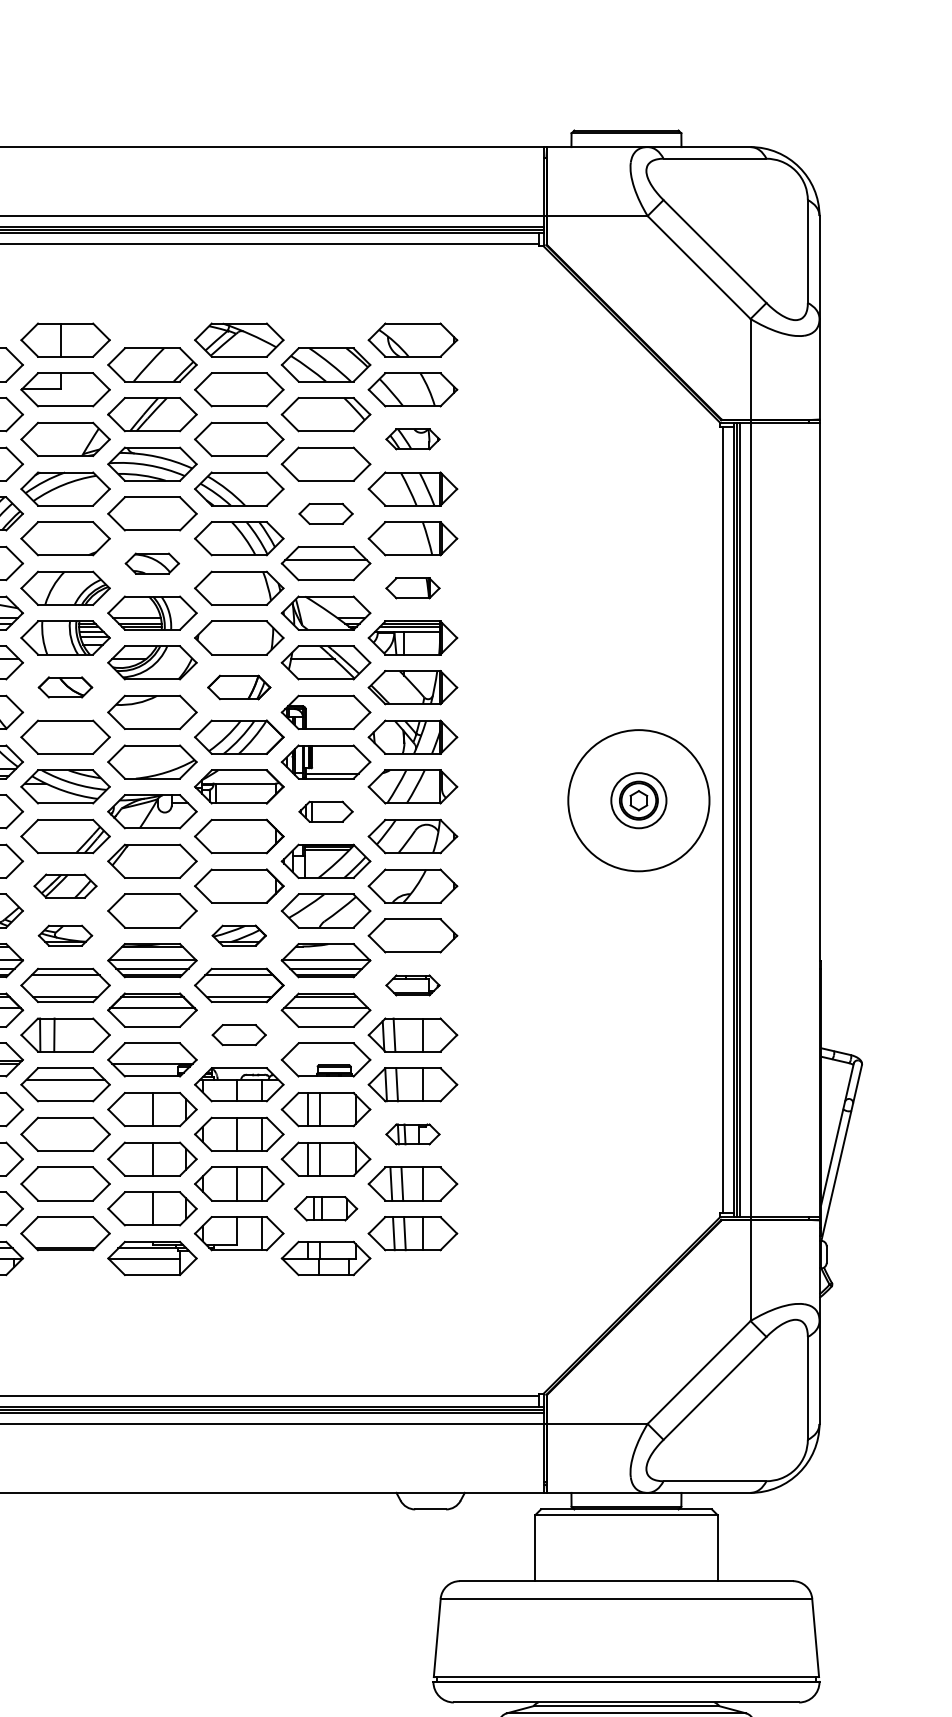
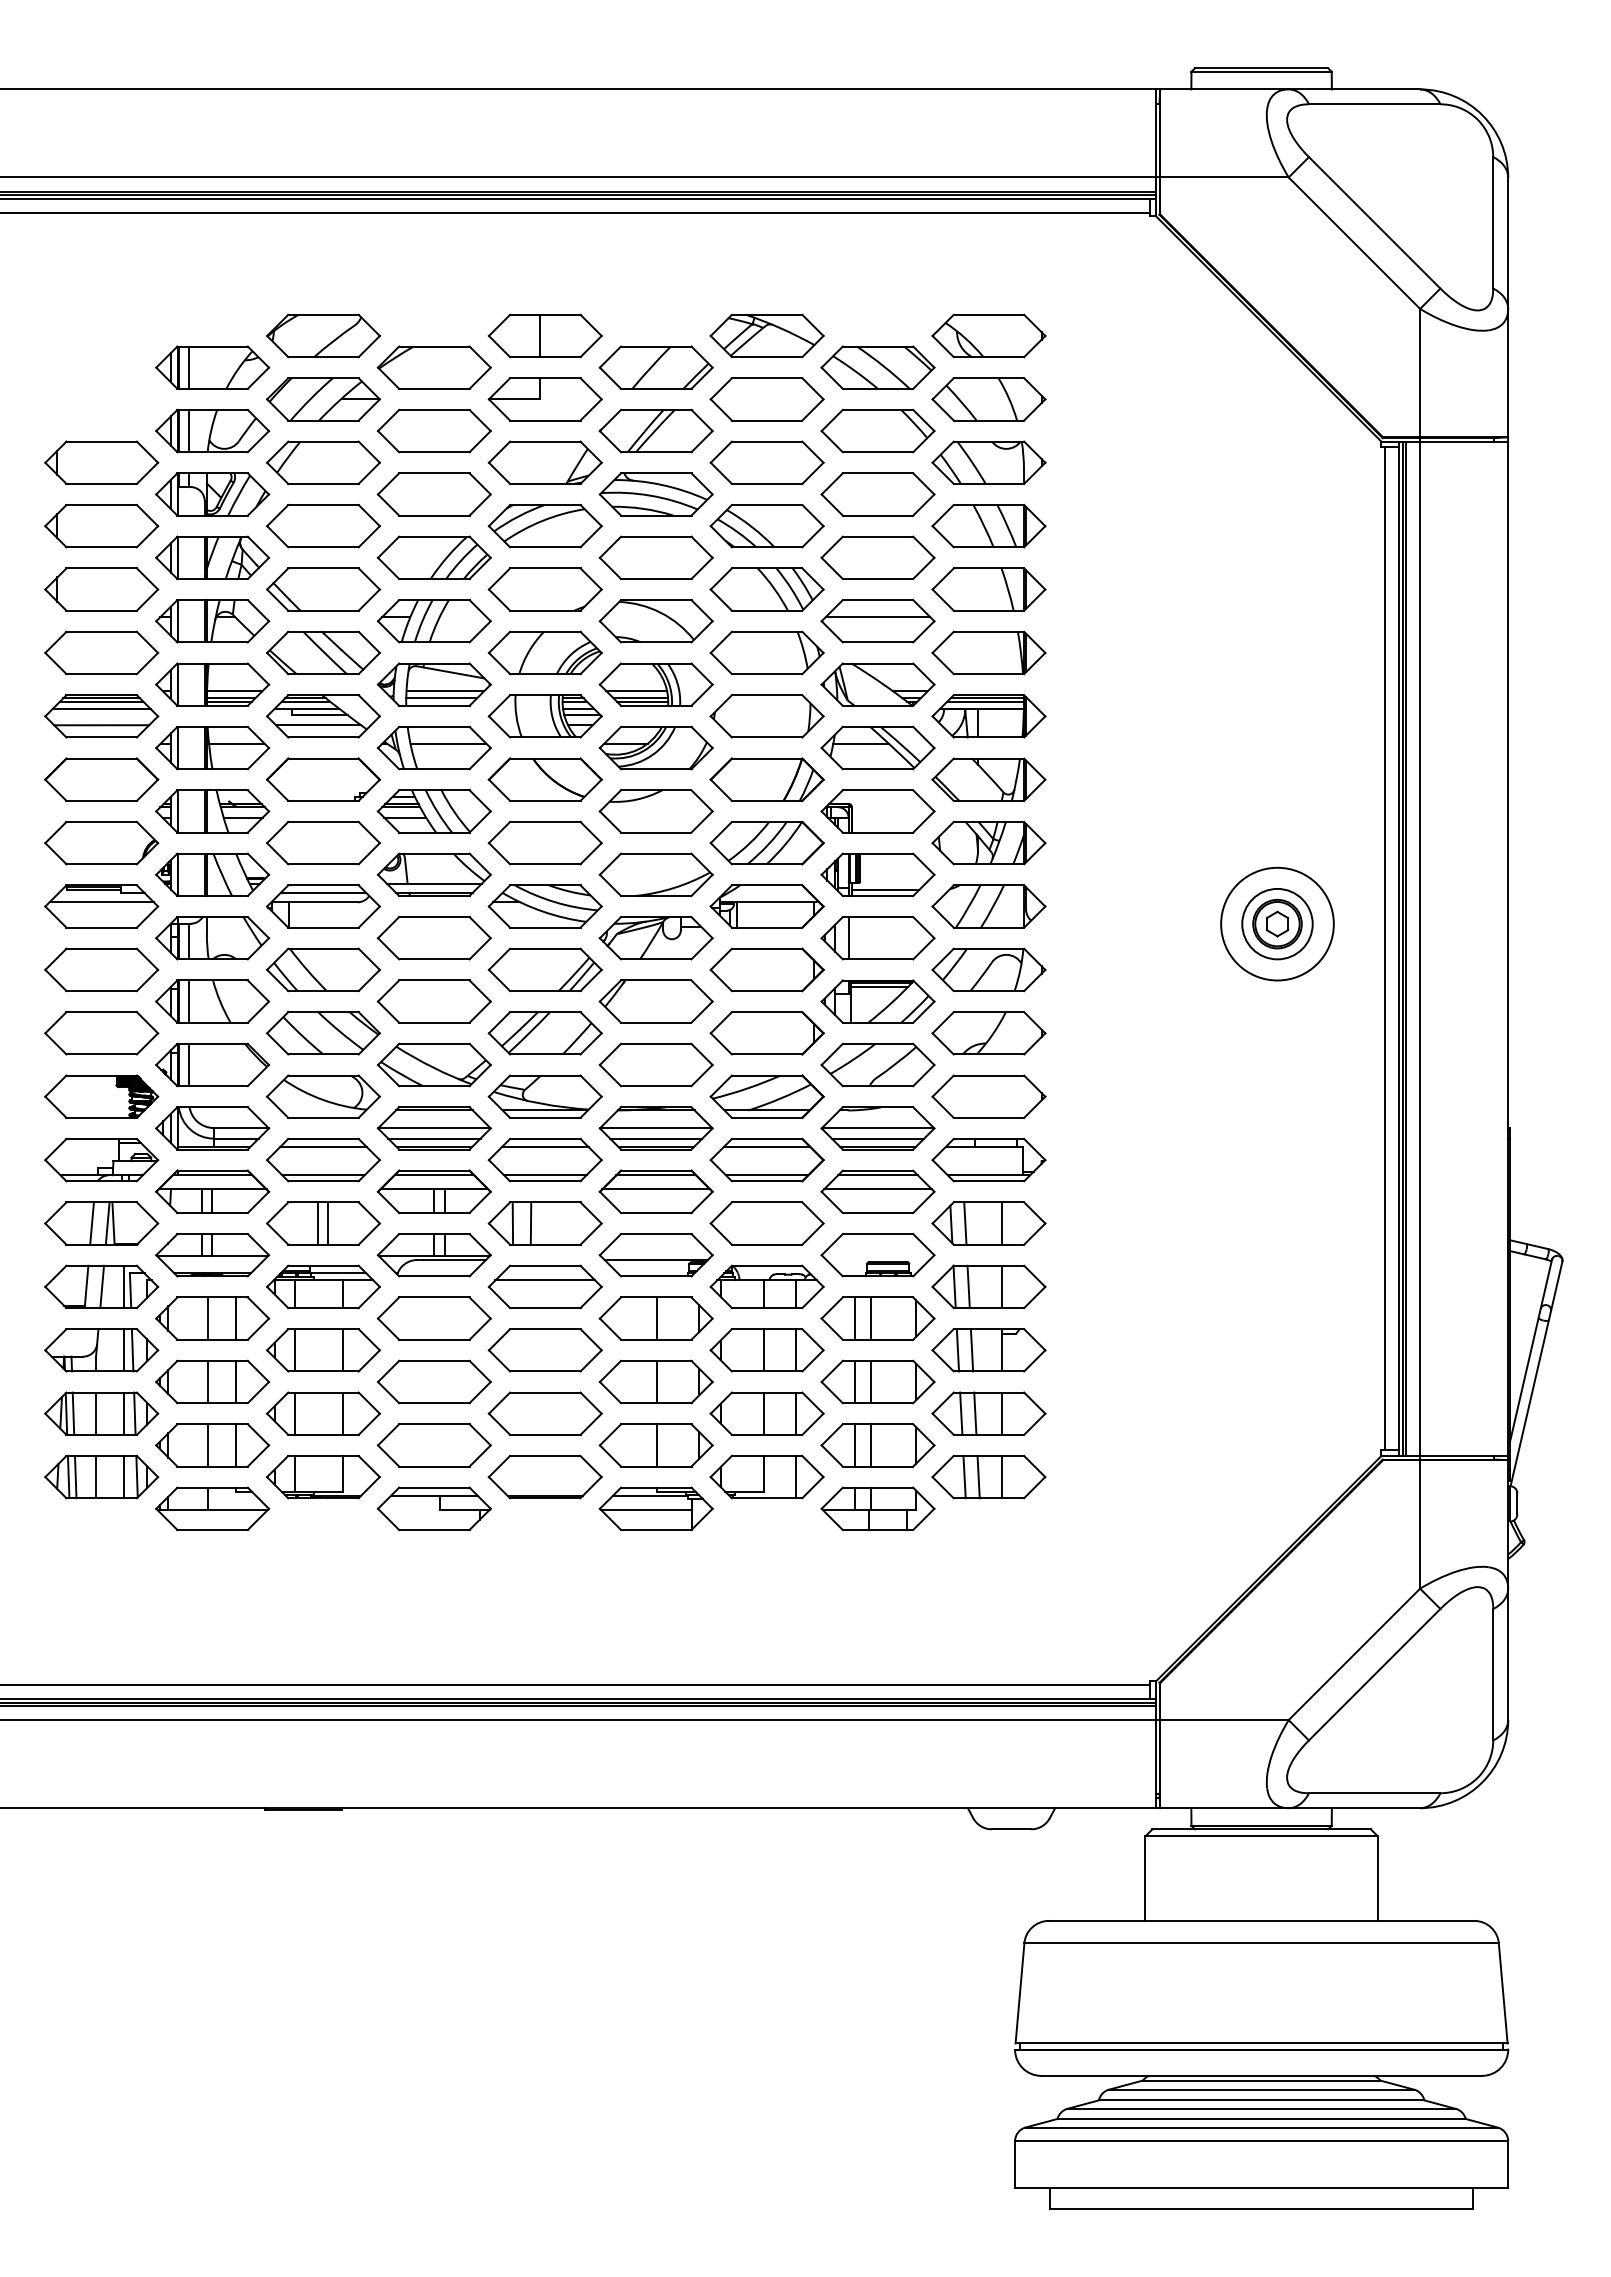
part: (412, 439) -> (988, 462), size x1.67
part: (325, 513) -> (877, 557), size x1.67
part: (151, 563) -> (655, 621), size x1.67
part: (412, 587) -> (988, 652), size x1.67
part: (64, 687) -> (544, 779), size x1.67
part: (238, 687) -> (766, 779), size x1.43
circle: (638, 800) -> (1277, 923), size x0.62
part: (325, 811) -> (877, 938), size x1.67
part: (64, 886) -> (544, 1033), size x1.43
part: (64, 935) -> (544, 1096), size x1.67
part: (238, 935) -> (766, 1096), size x1.67
part: (412, 984) -> (988, 1159), size x1.67
part: (238, 1035) -> (766, 1223), size x1.67
part: (412, 1134) -> (988, 1350), size x1.67
part: (325, 1208) -> (877, 1445), size x1.43

